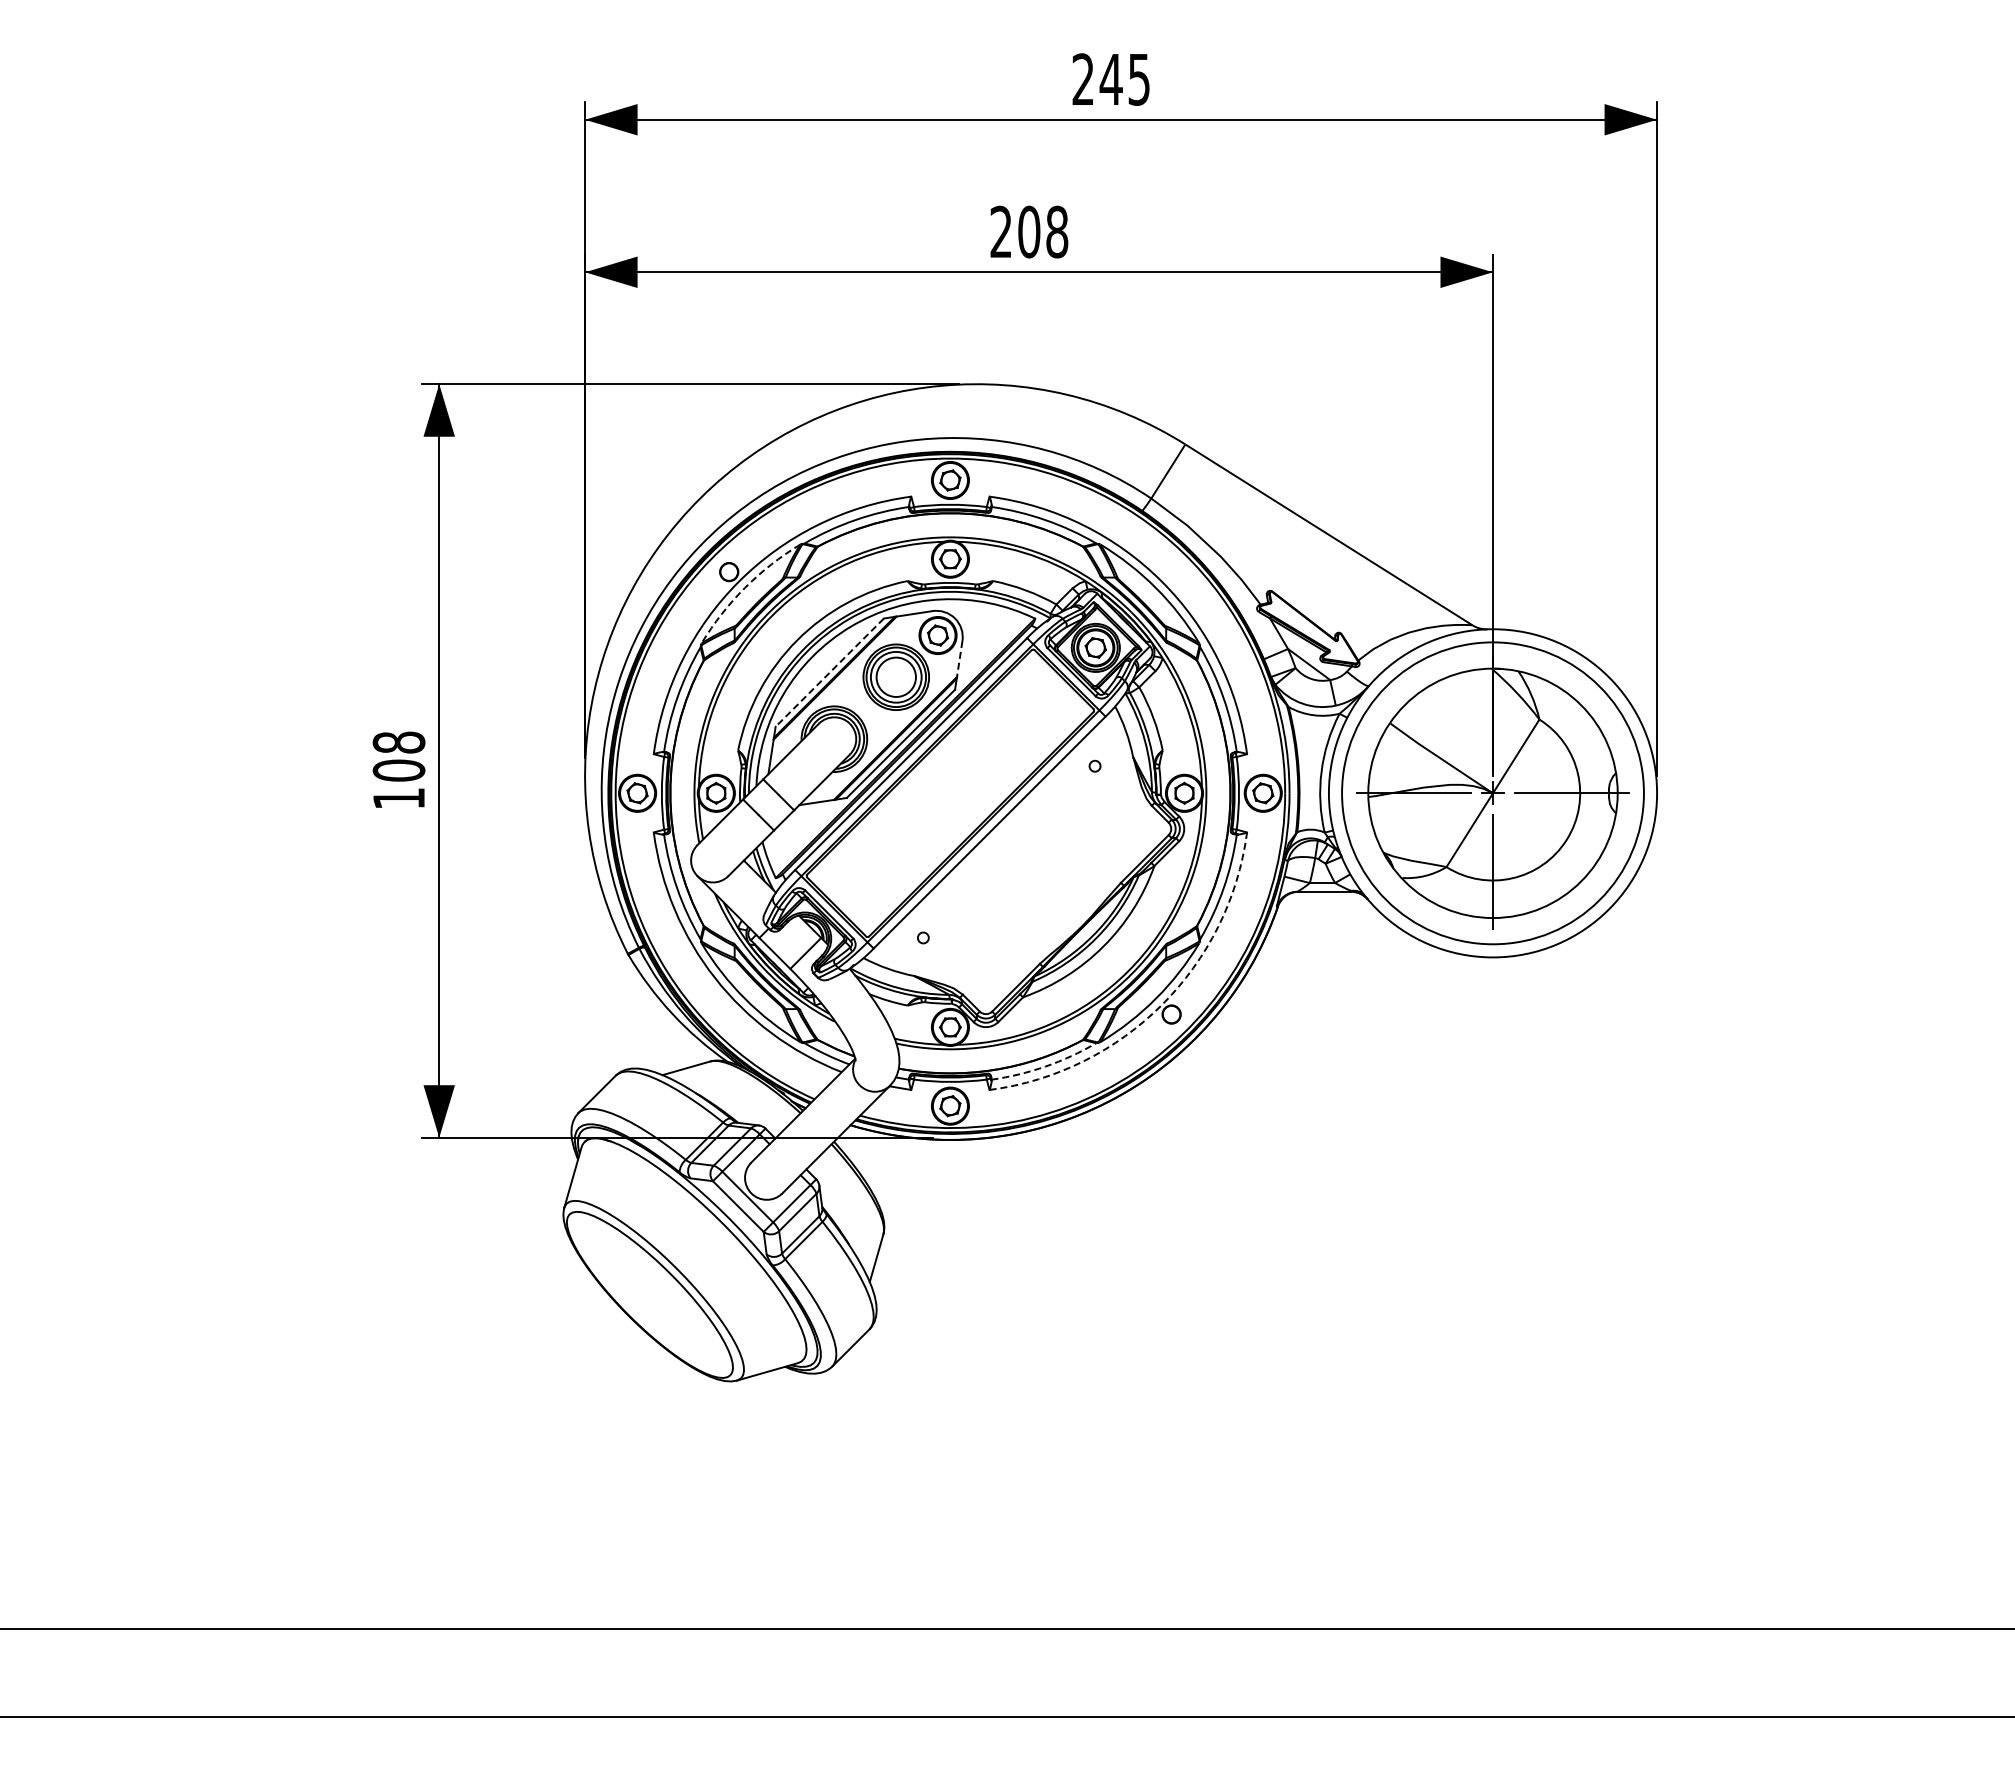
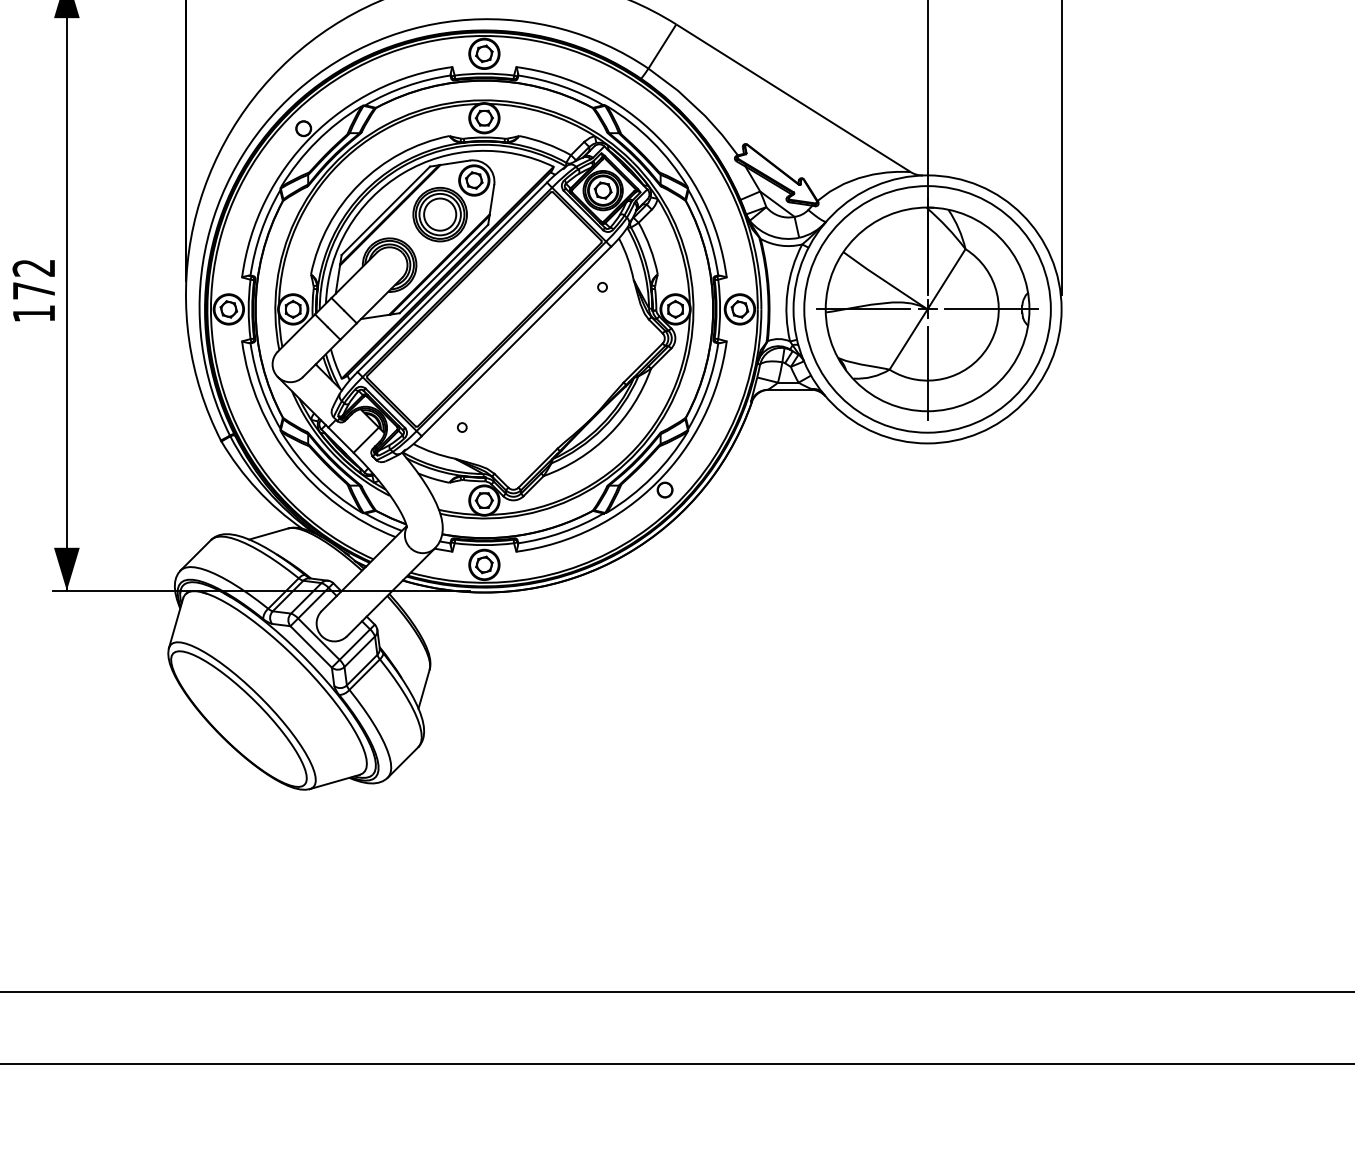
arc: (745, 587) -> (317, 141), dashed -> solid
line: (959, 659) -> (491, 200), dashed -> solid
line: (829, 672) -> (385, 210), dashed -> solid
text: (398, 756) -> (33, 279), 108 -> 172
arc: (1162, 1004) -> (657, 481), dashed -> solid
arc: (1045, 1066) -> (562, 532), dashed -> solid

